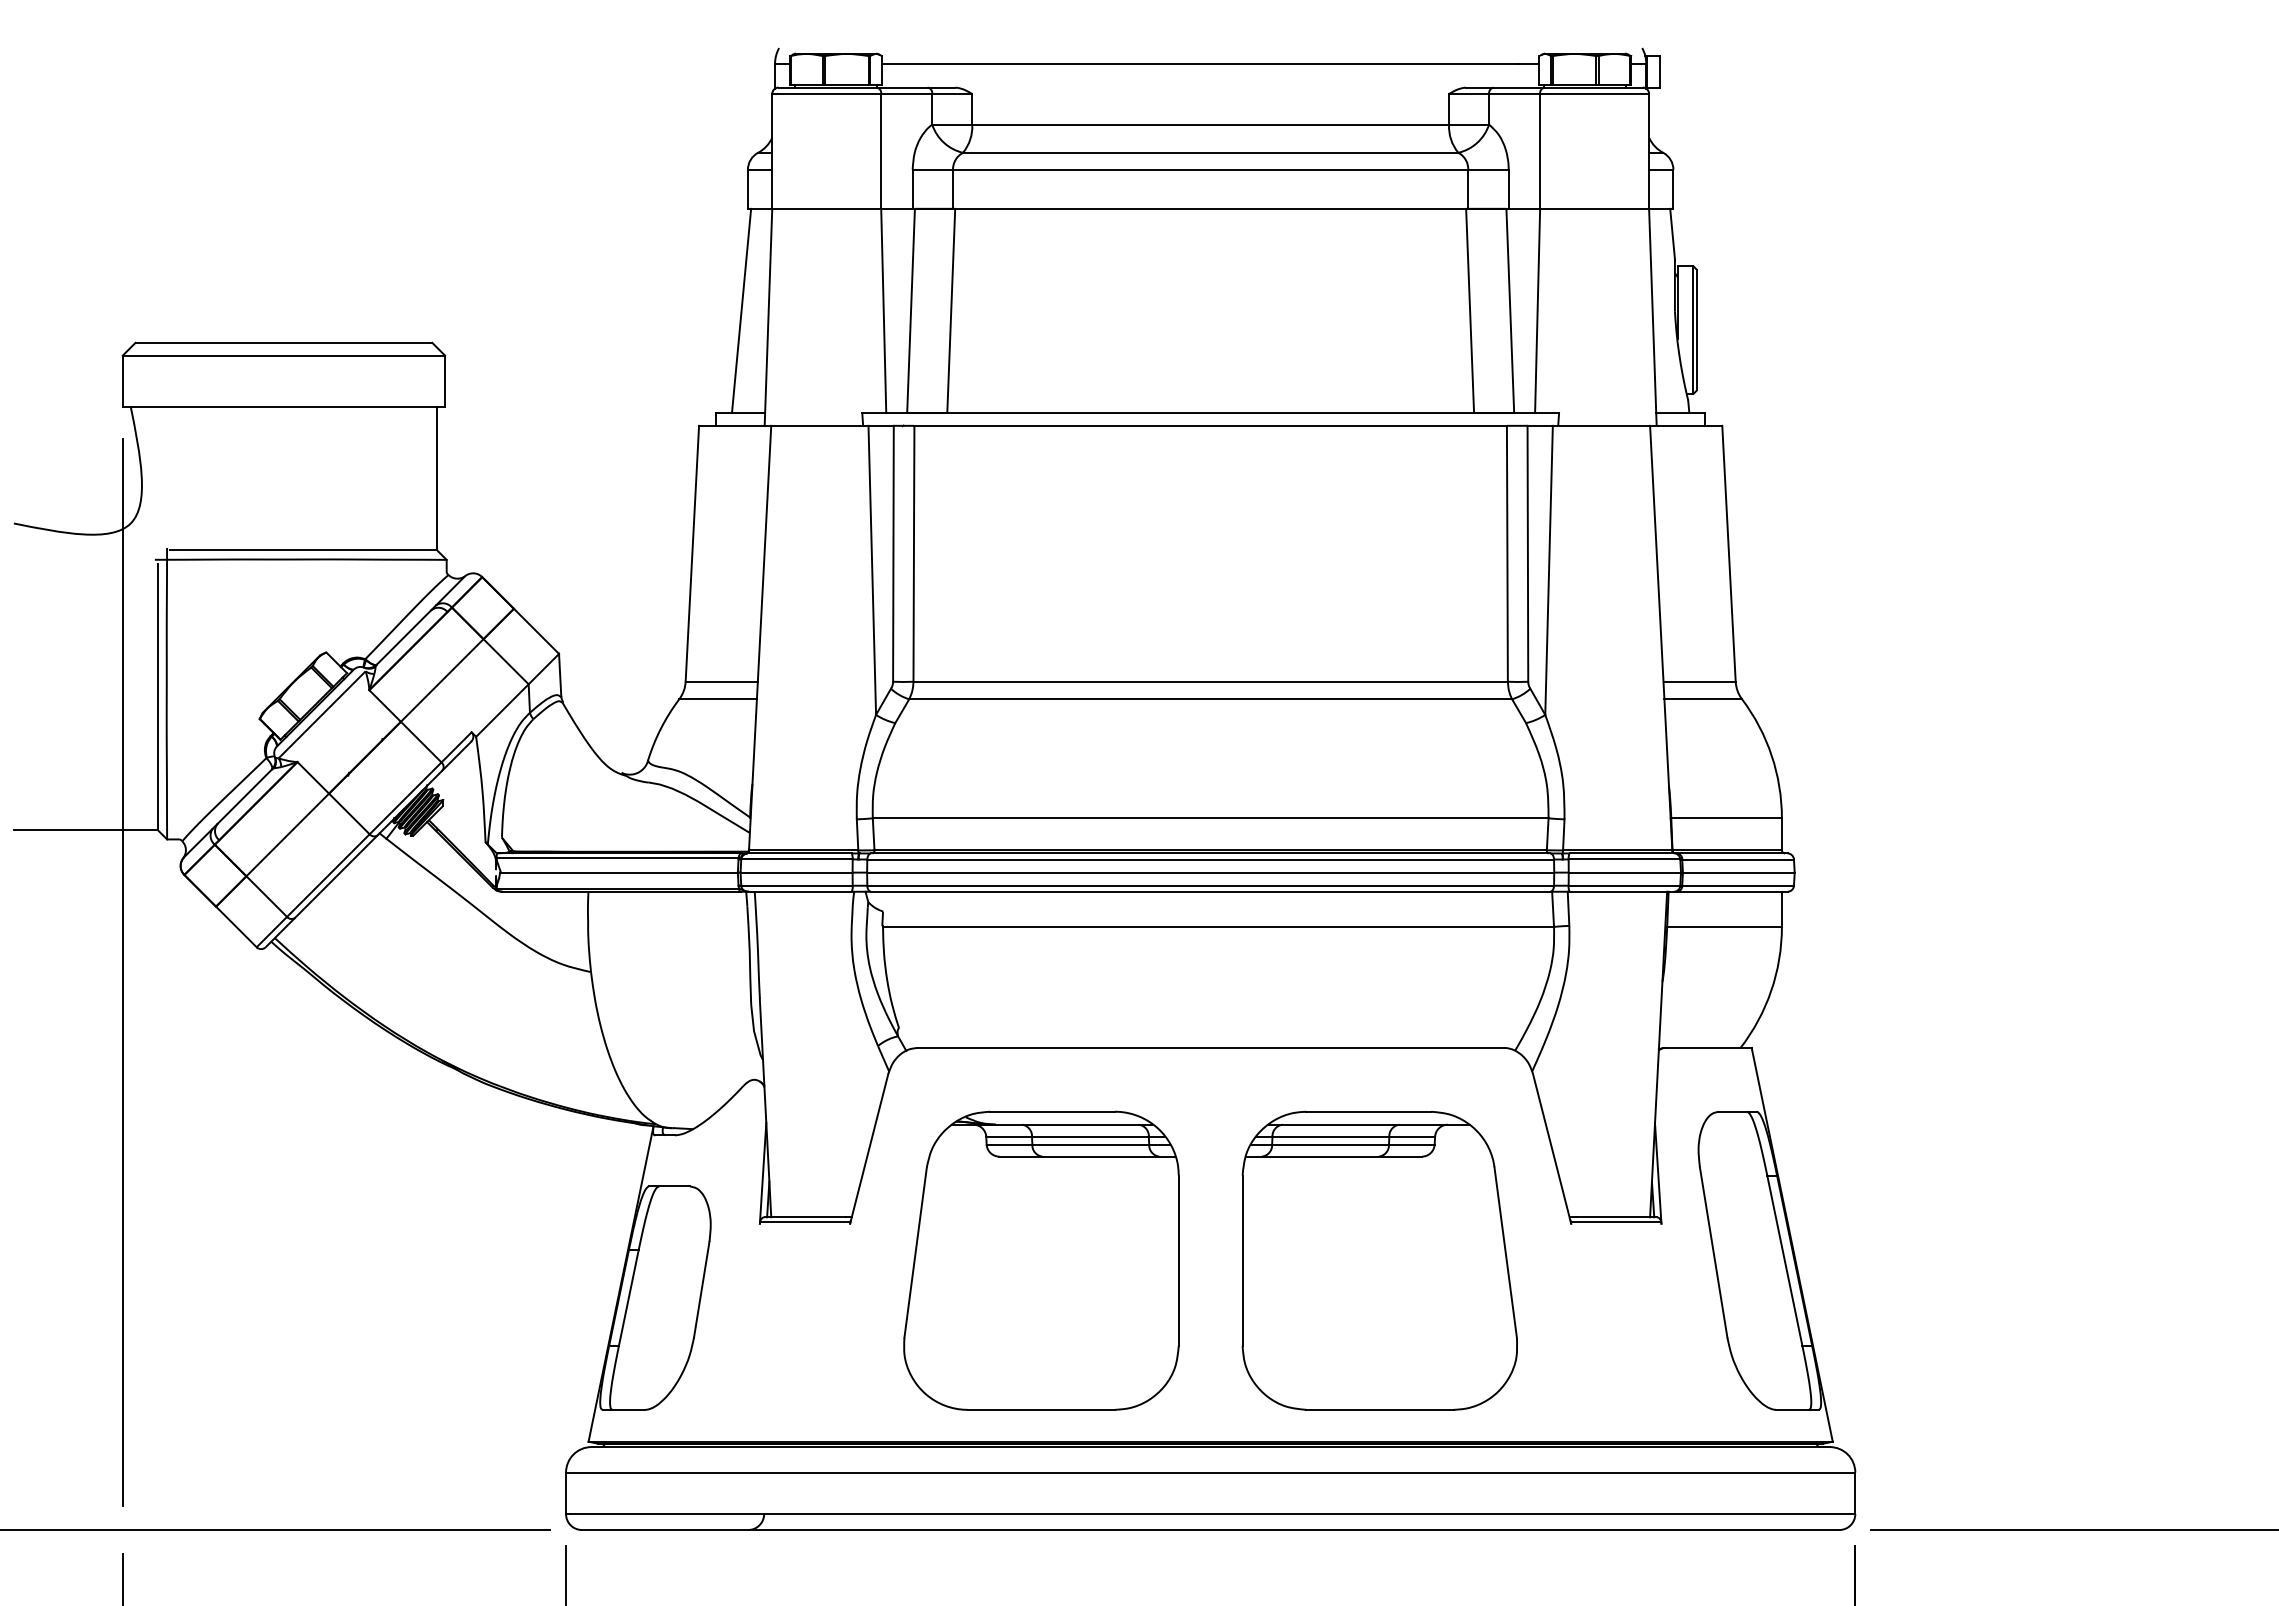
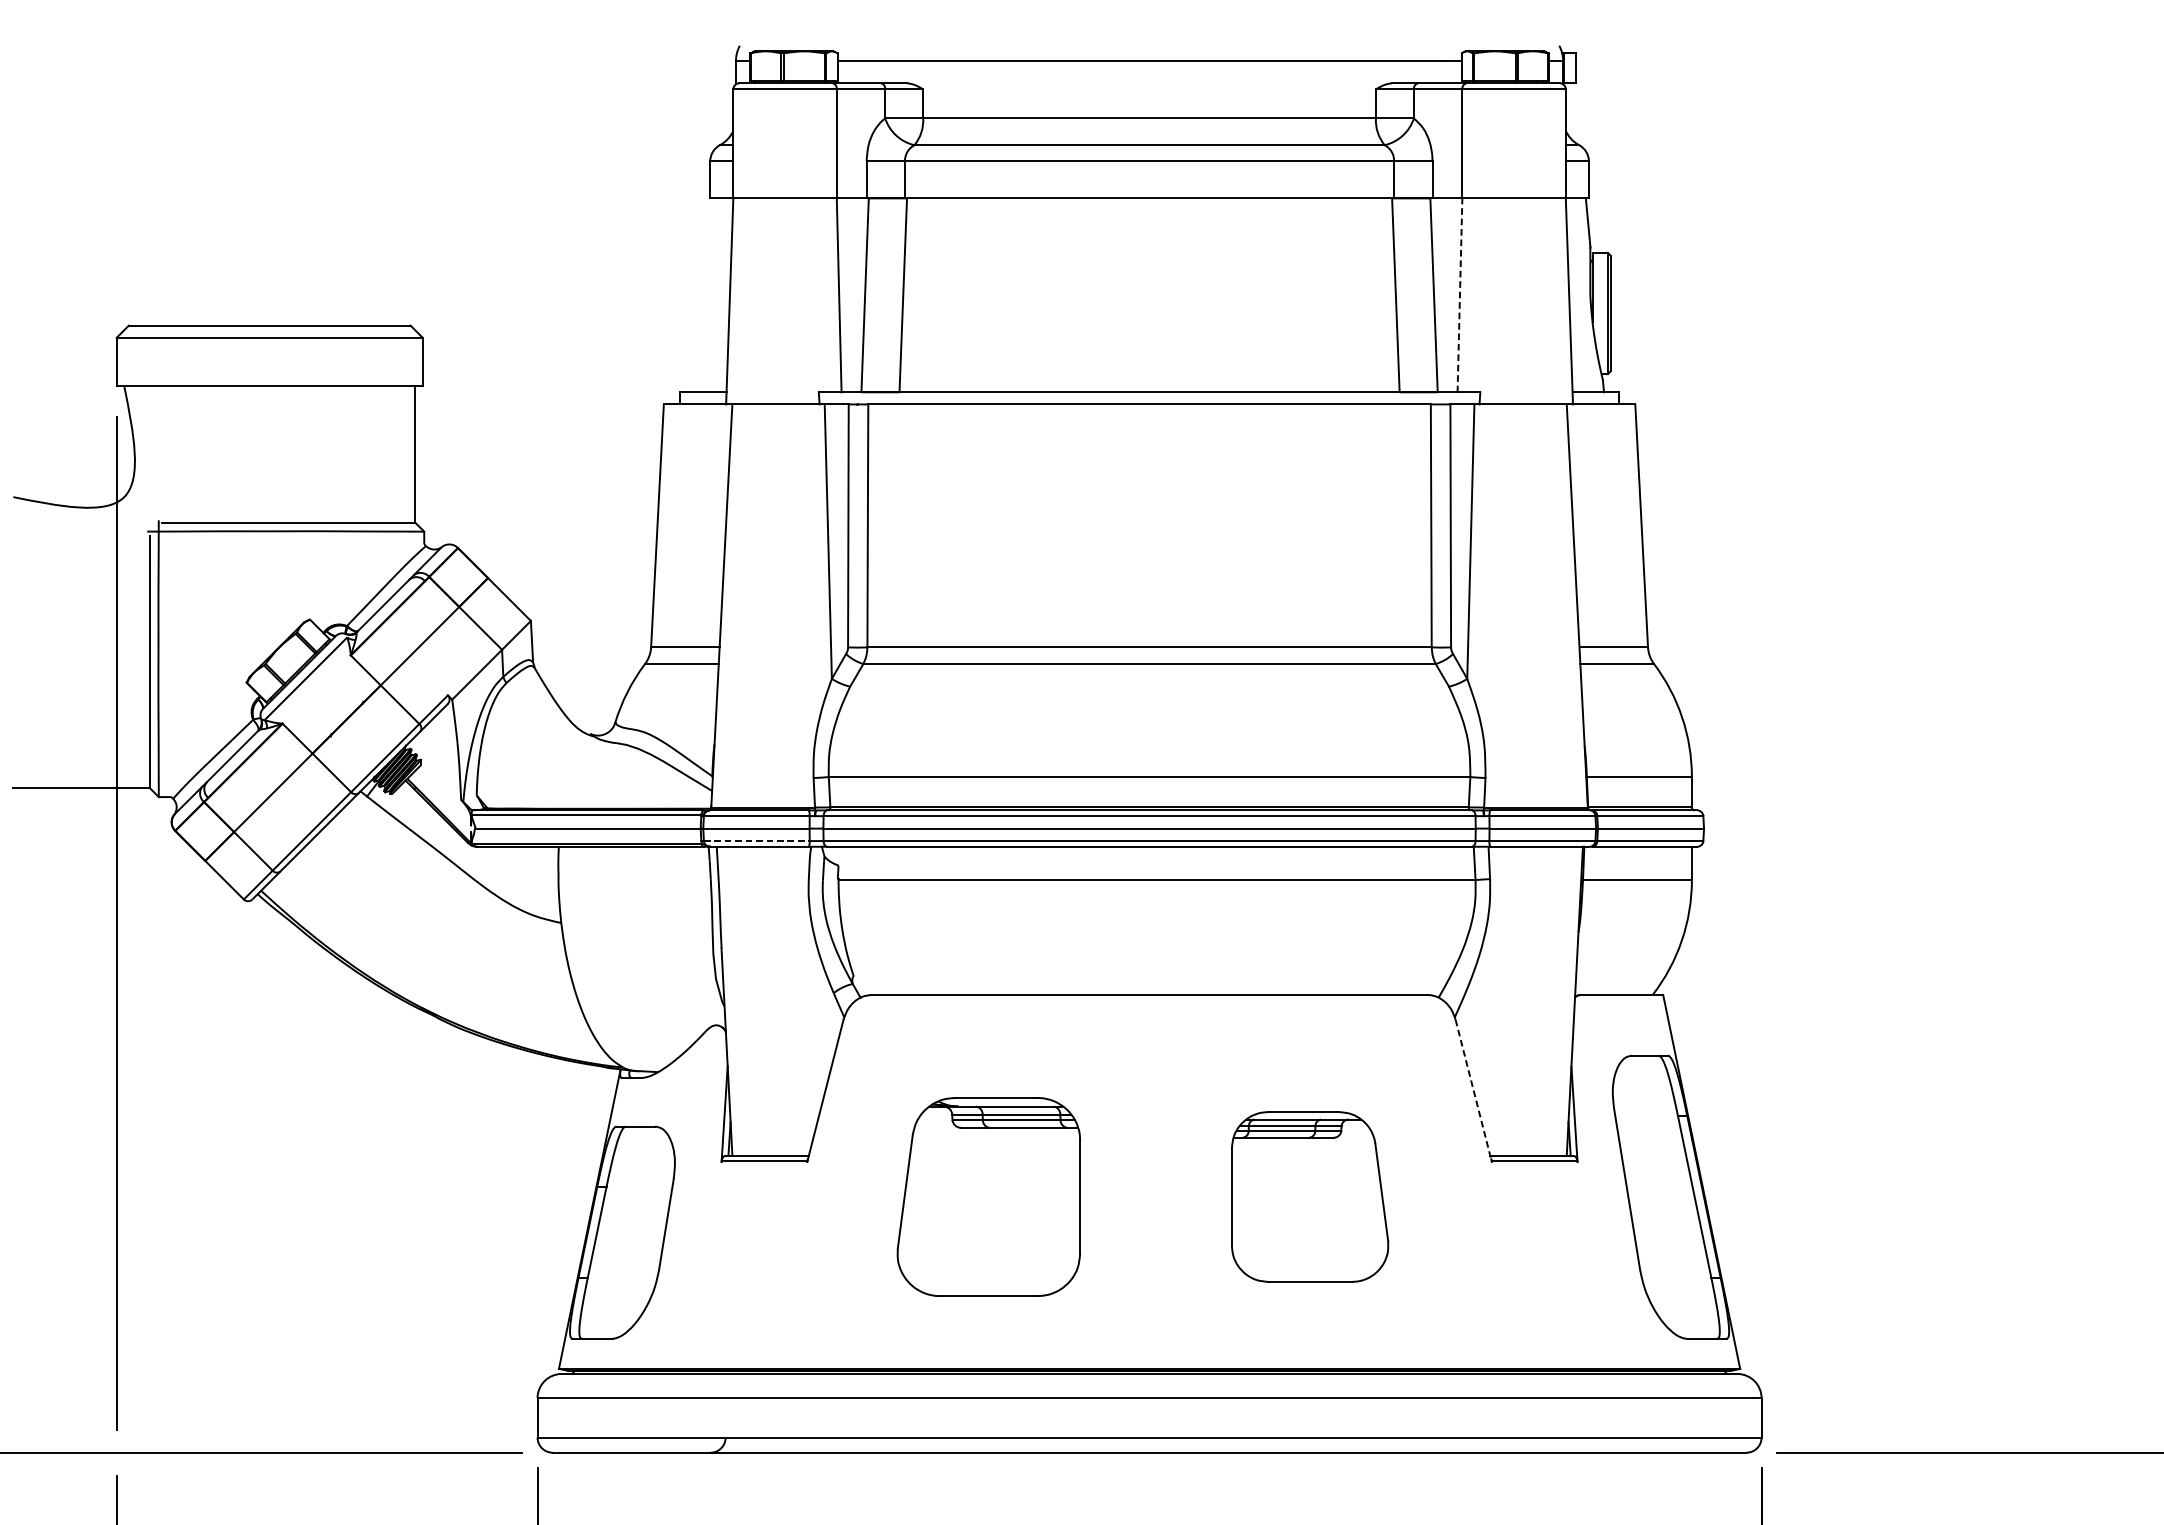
line: (741, 310) -> (704, 294), removed
line: (1537, 310) -> (1459, 294), solid -> dashed
line: (796, 885) -> (756, 840), solid -> dashed
line: (1552, 1149) -> (1474, 1091), solid -> dashed
part: (1041, 1260) -> (988, 1196), size x0.7
part: (1379, 1260) -> (1309, 1196), size x0.6

